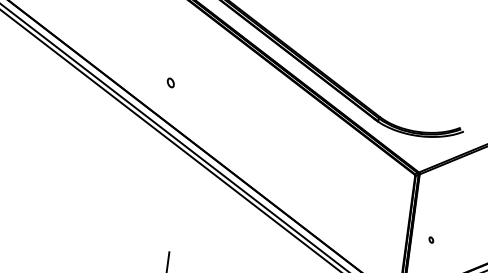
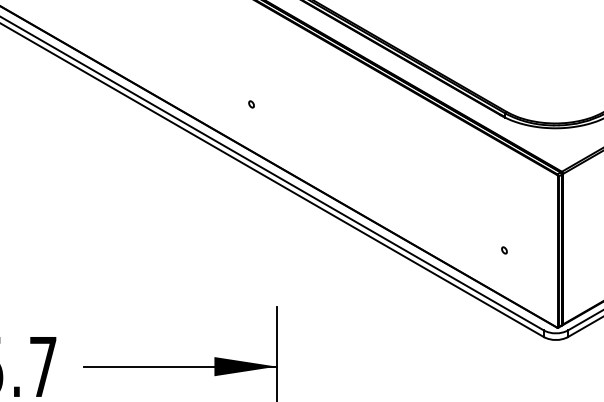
part: (170, 83) -> (251, 104), size x0.62
part: (431, 240) -> (504, 250), moved

